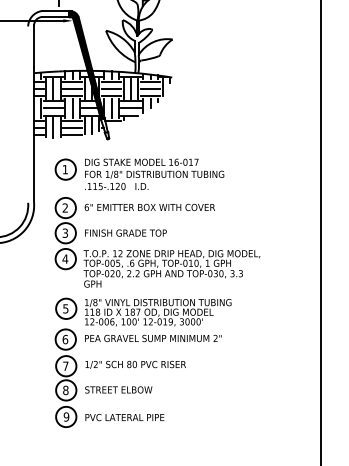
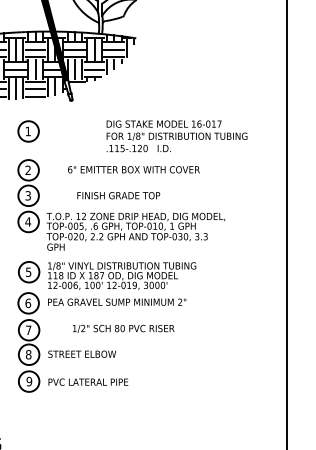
text: (154, 174) -> (176, 136), moved
text: (149, 207) -> (133, 169), moved
text: (125, 232) -> (118, 195), moved
text: (135, 364) -> (123, 328), moved

